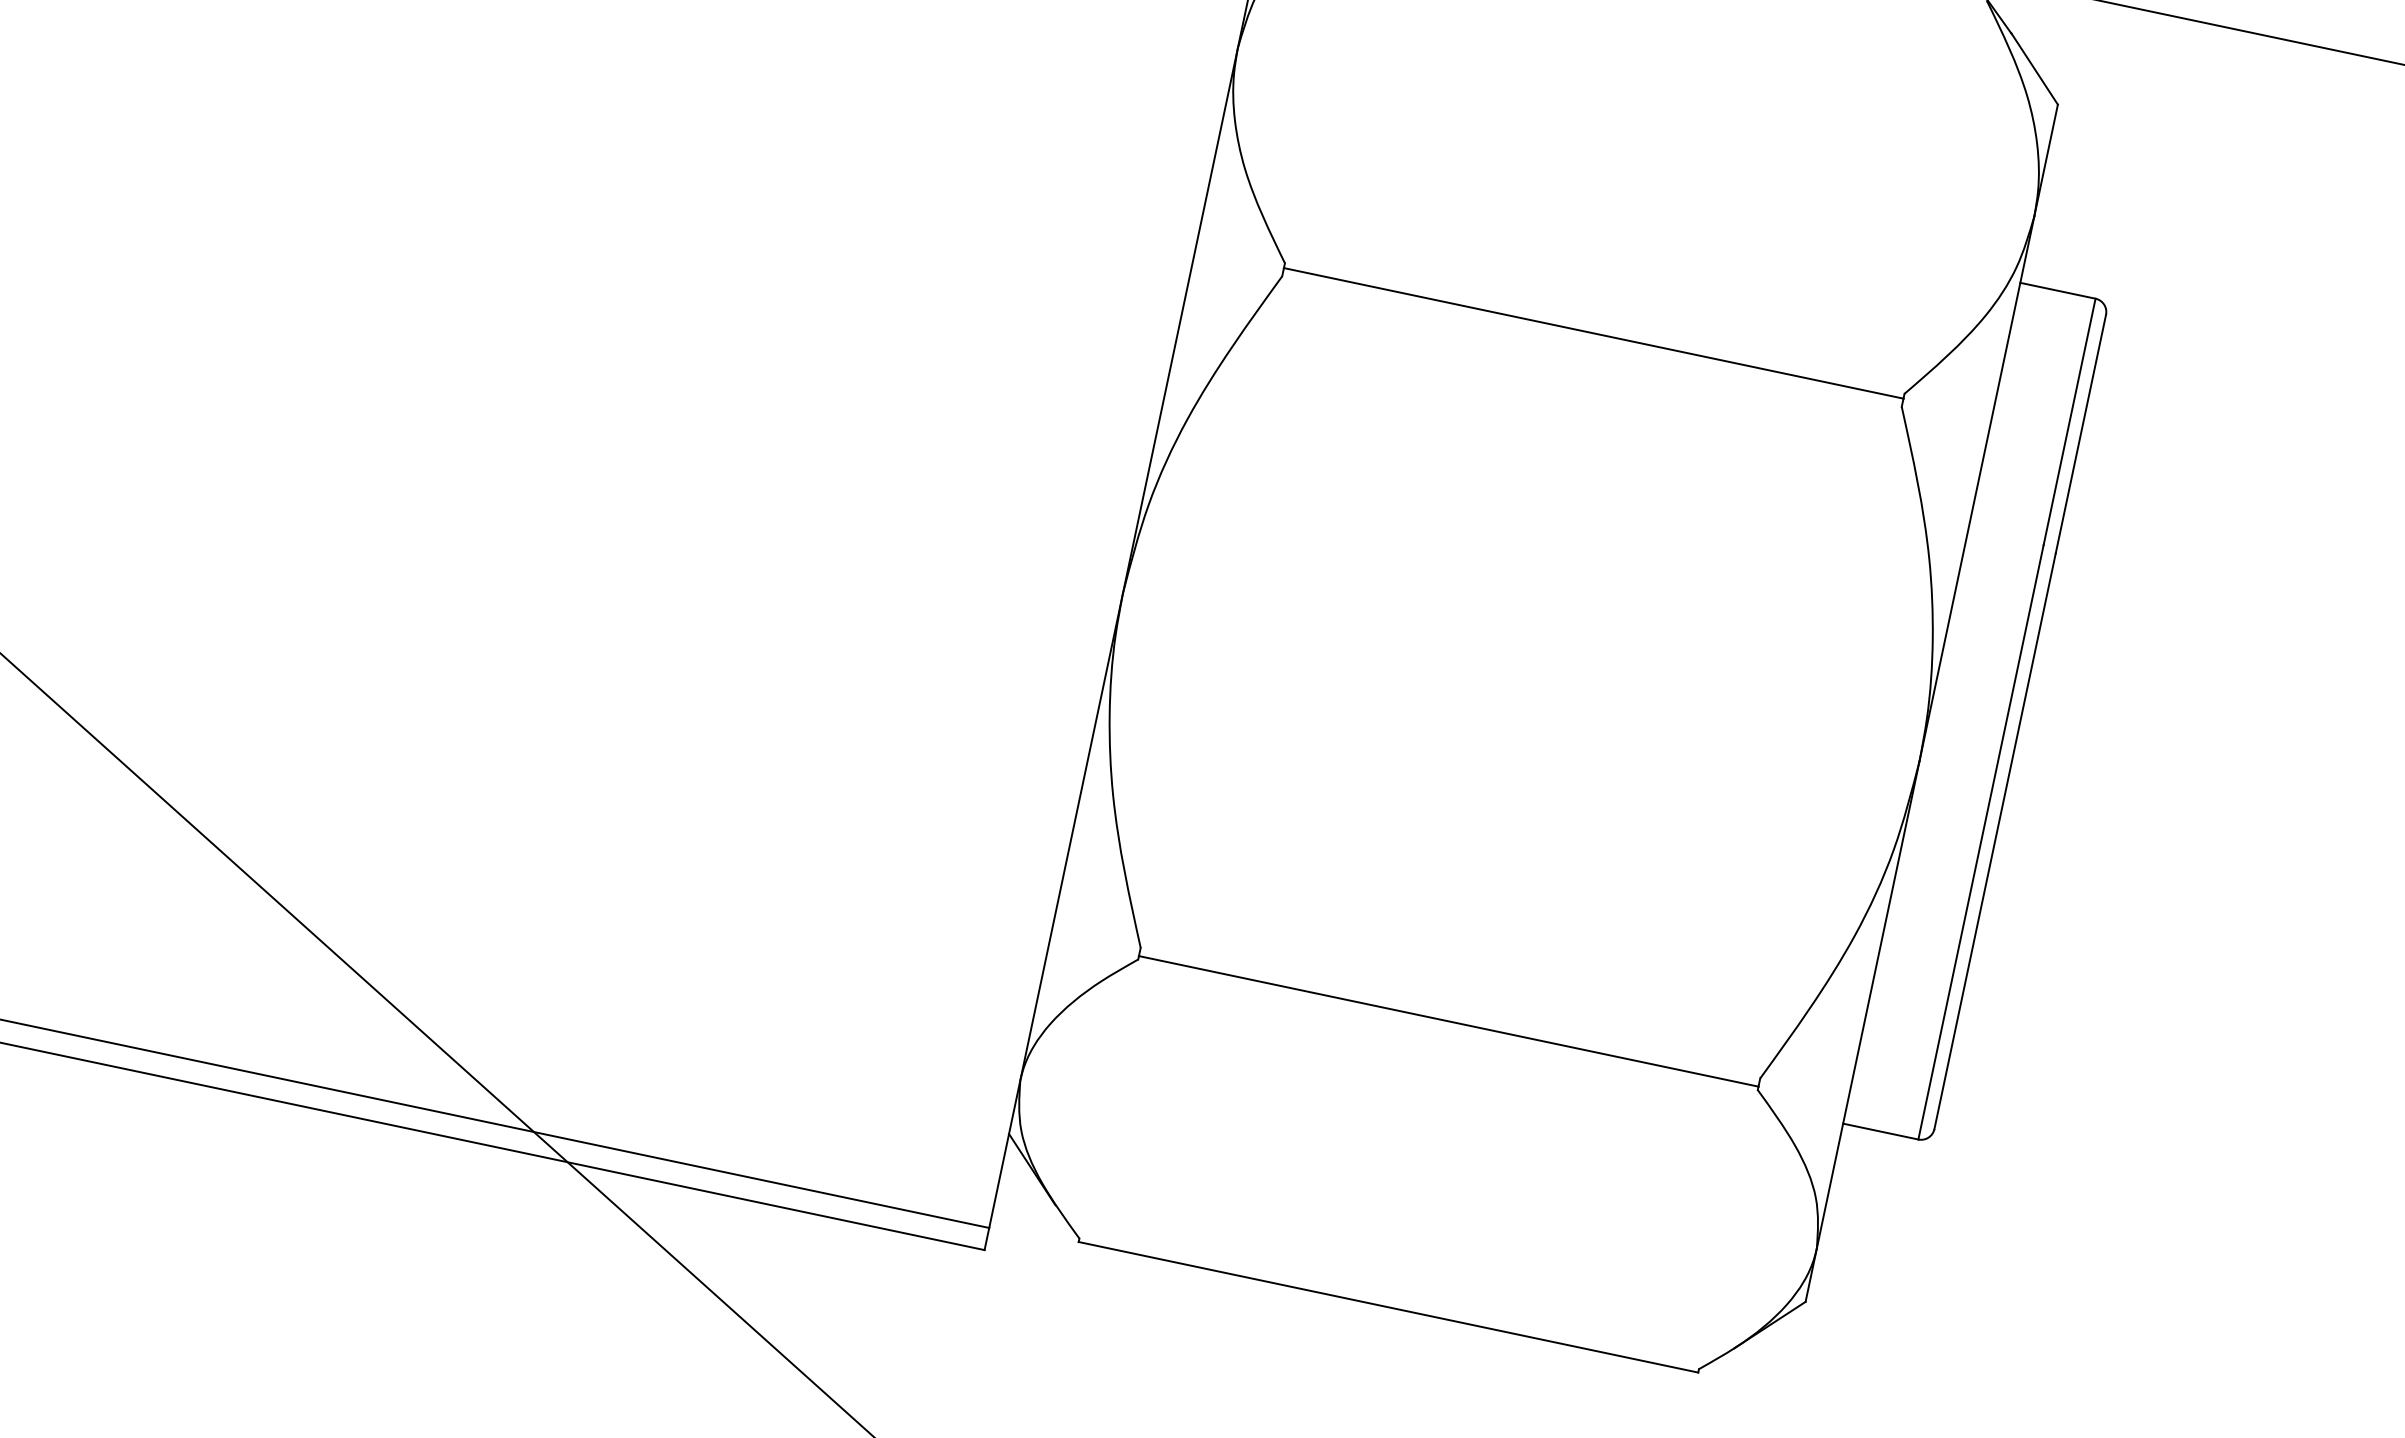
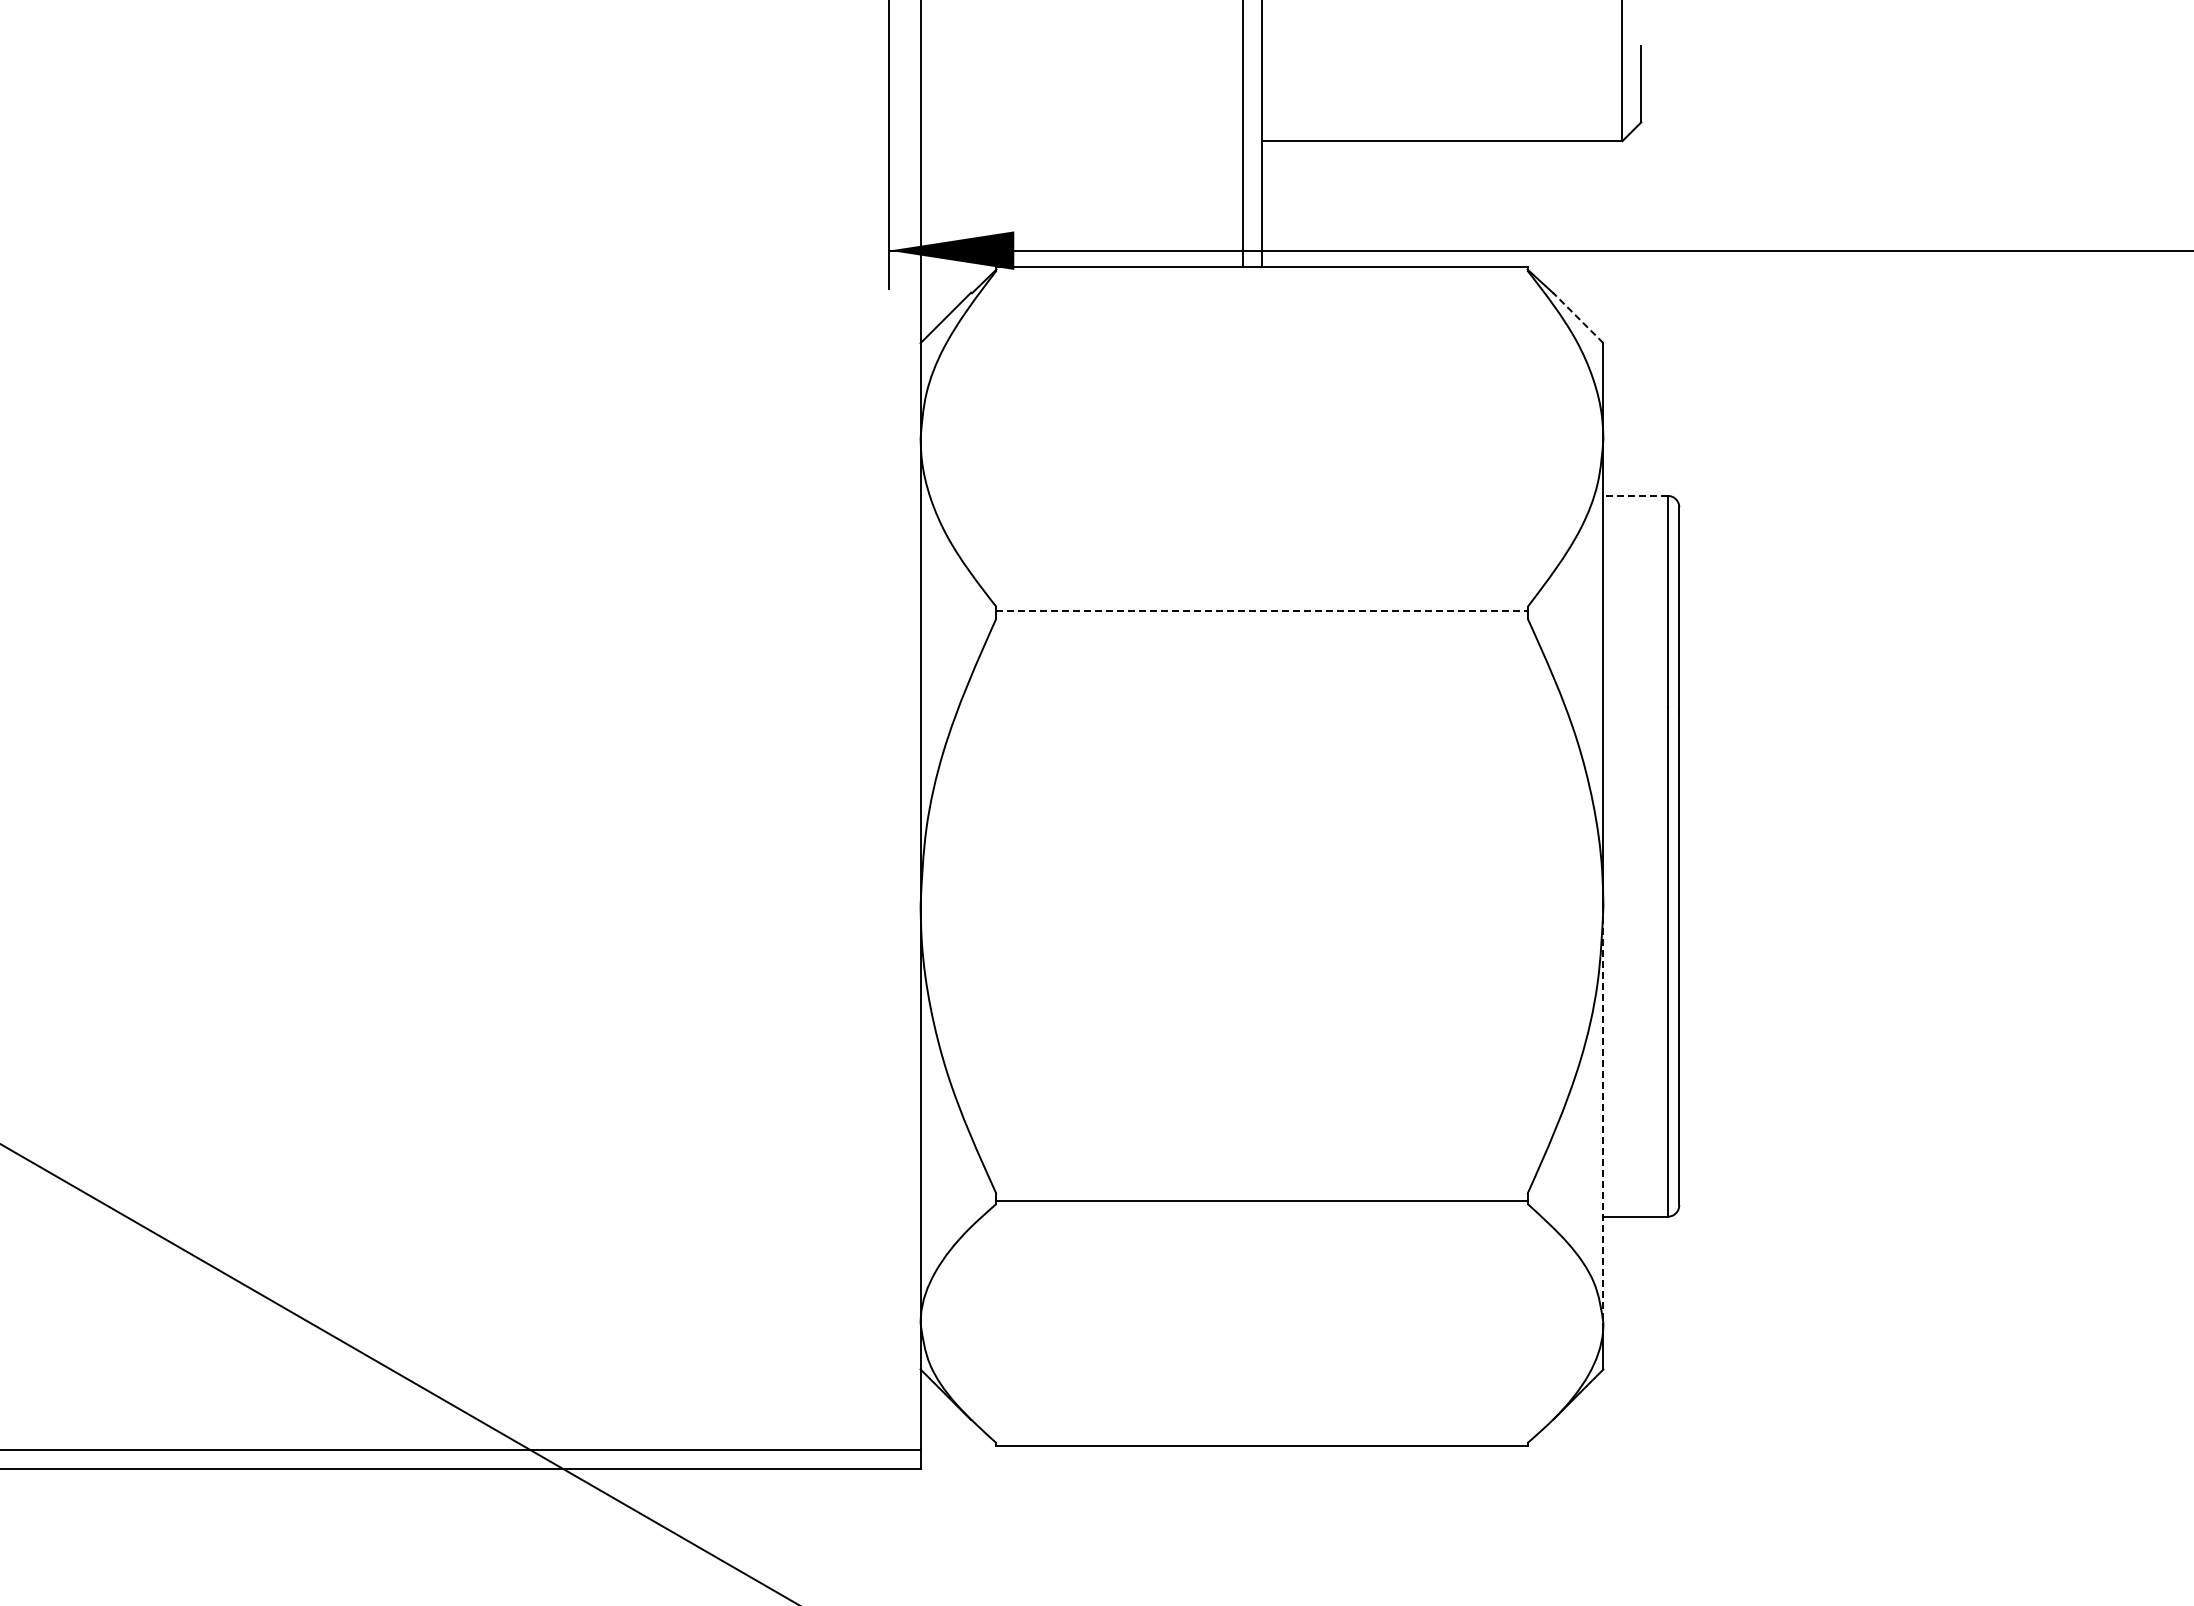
line: (2035, 68) -> (1578, 317), solid -> dashed
line: (2057, 290) -> (1635, 495), solid -> dashed
line: (1594, 333) -> (1262, 611), solid -> dashed
line: (1868, 1004) -> (1603, 1114), solid -> dashed

